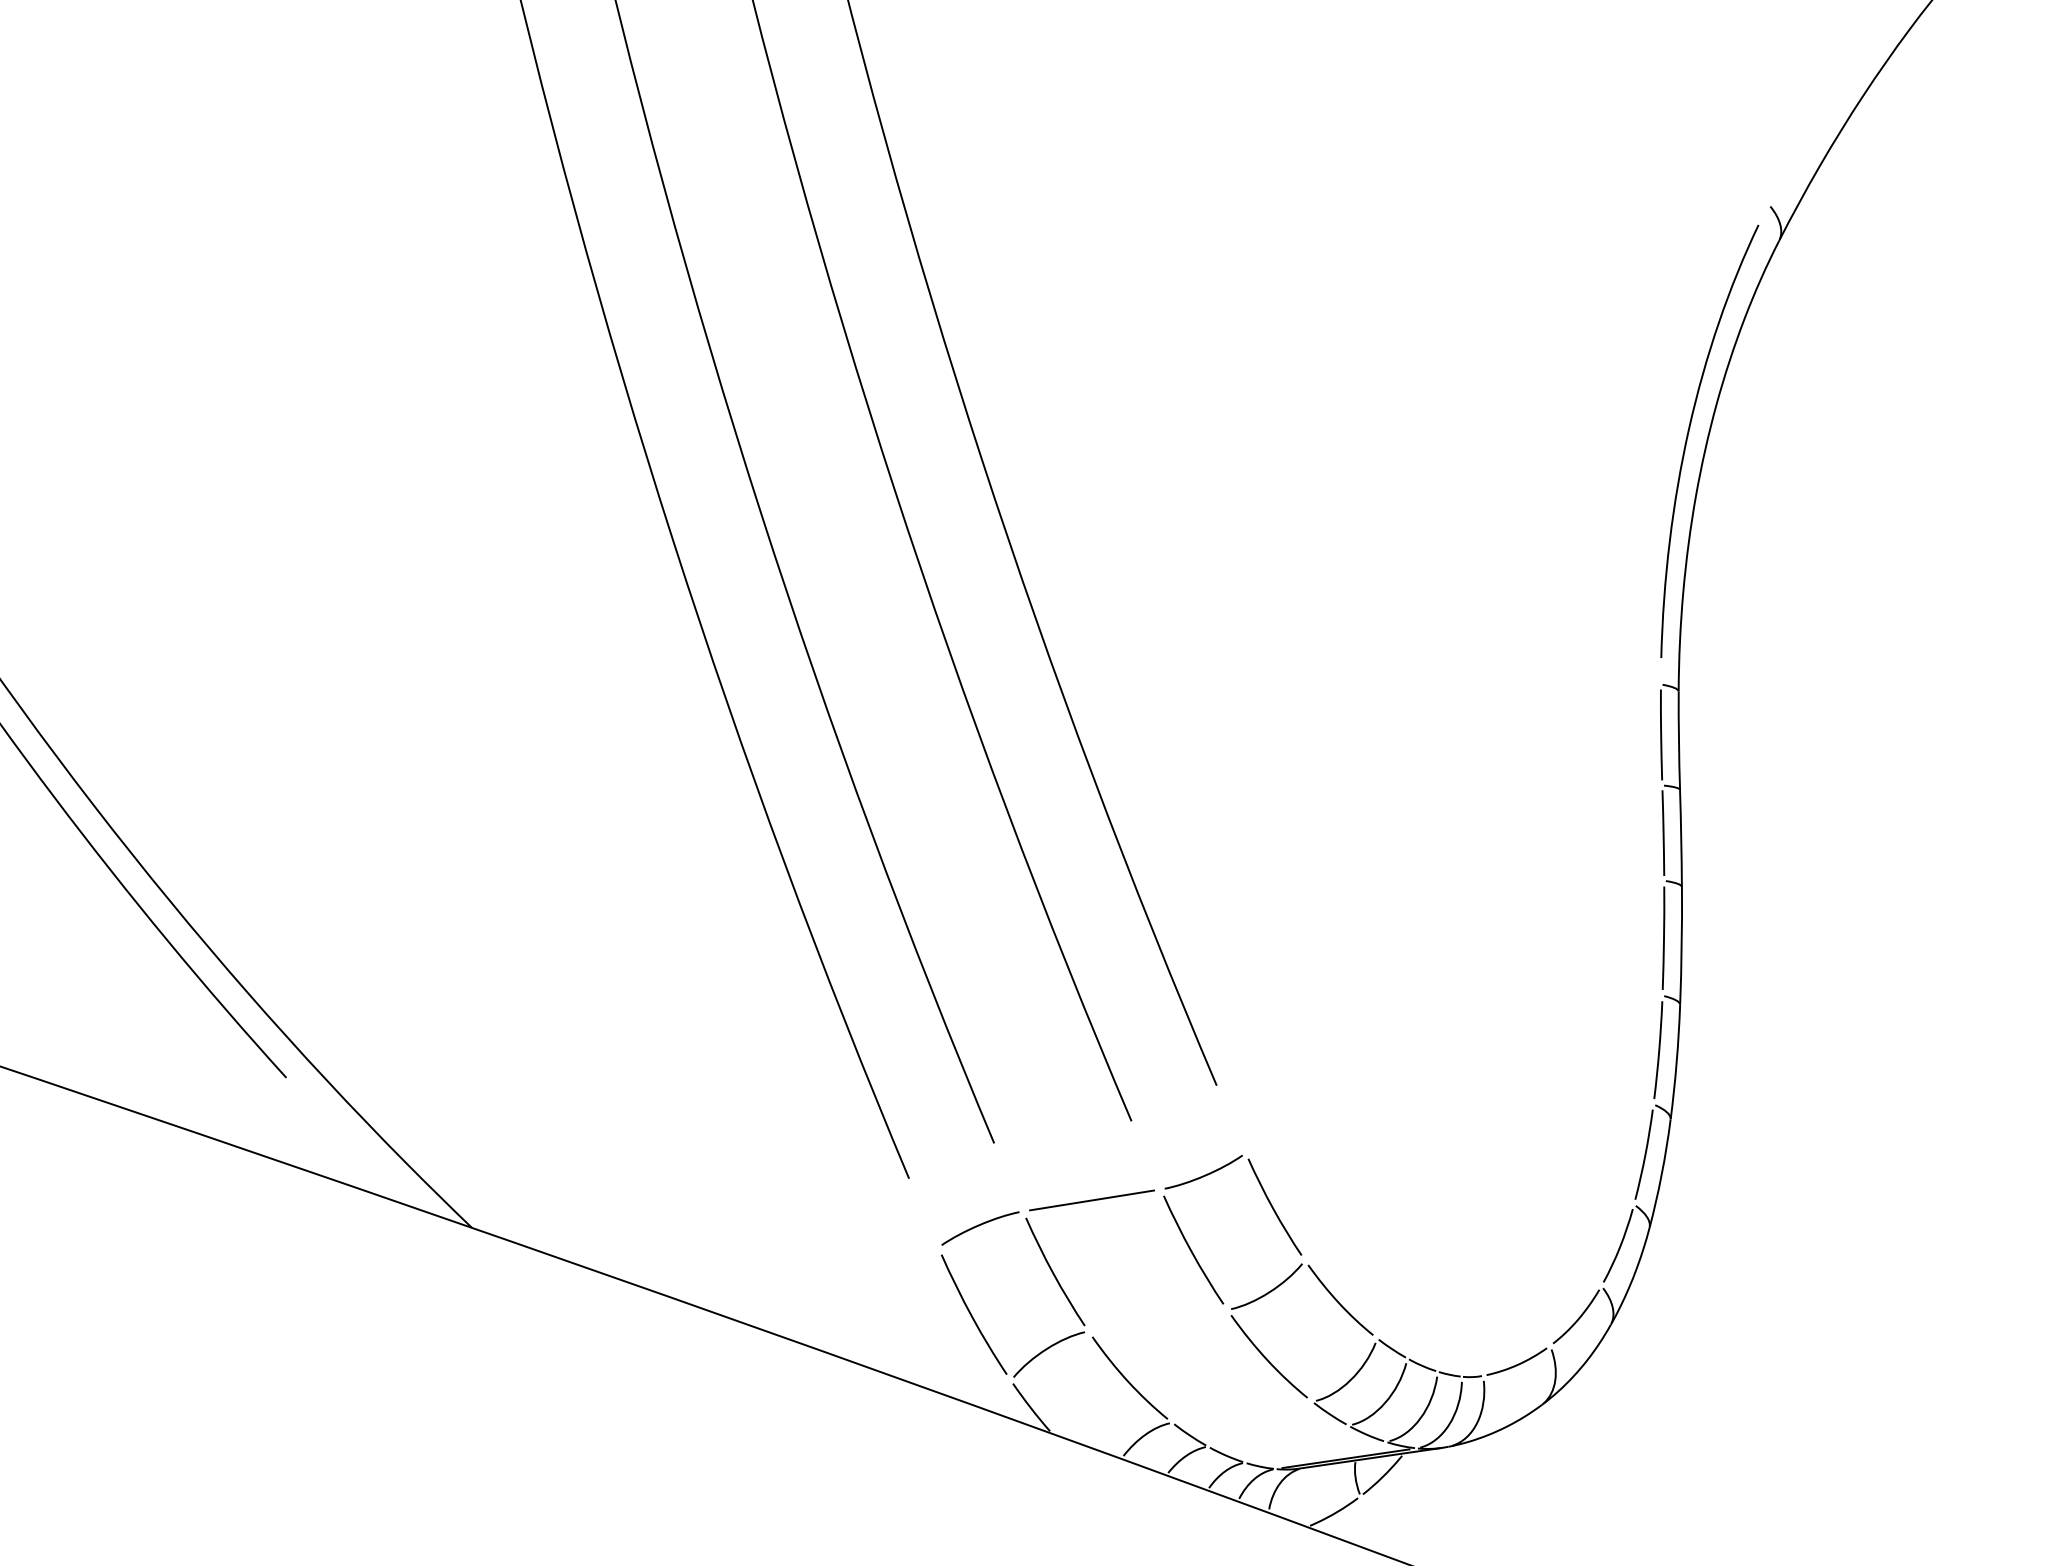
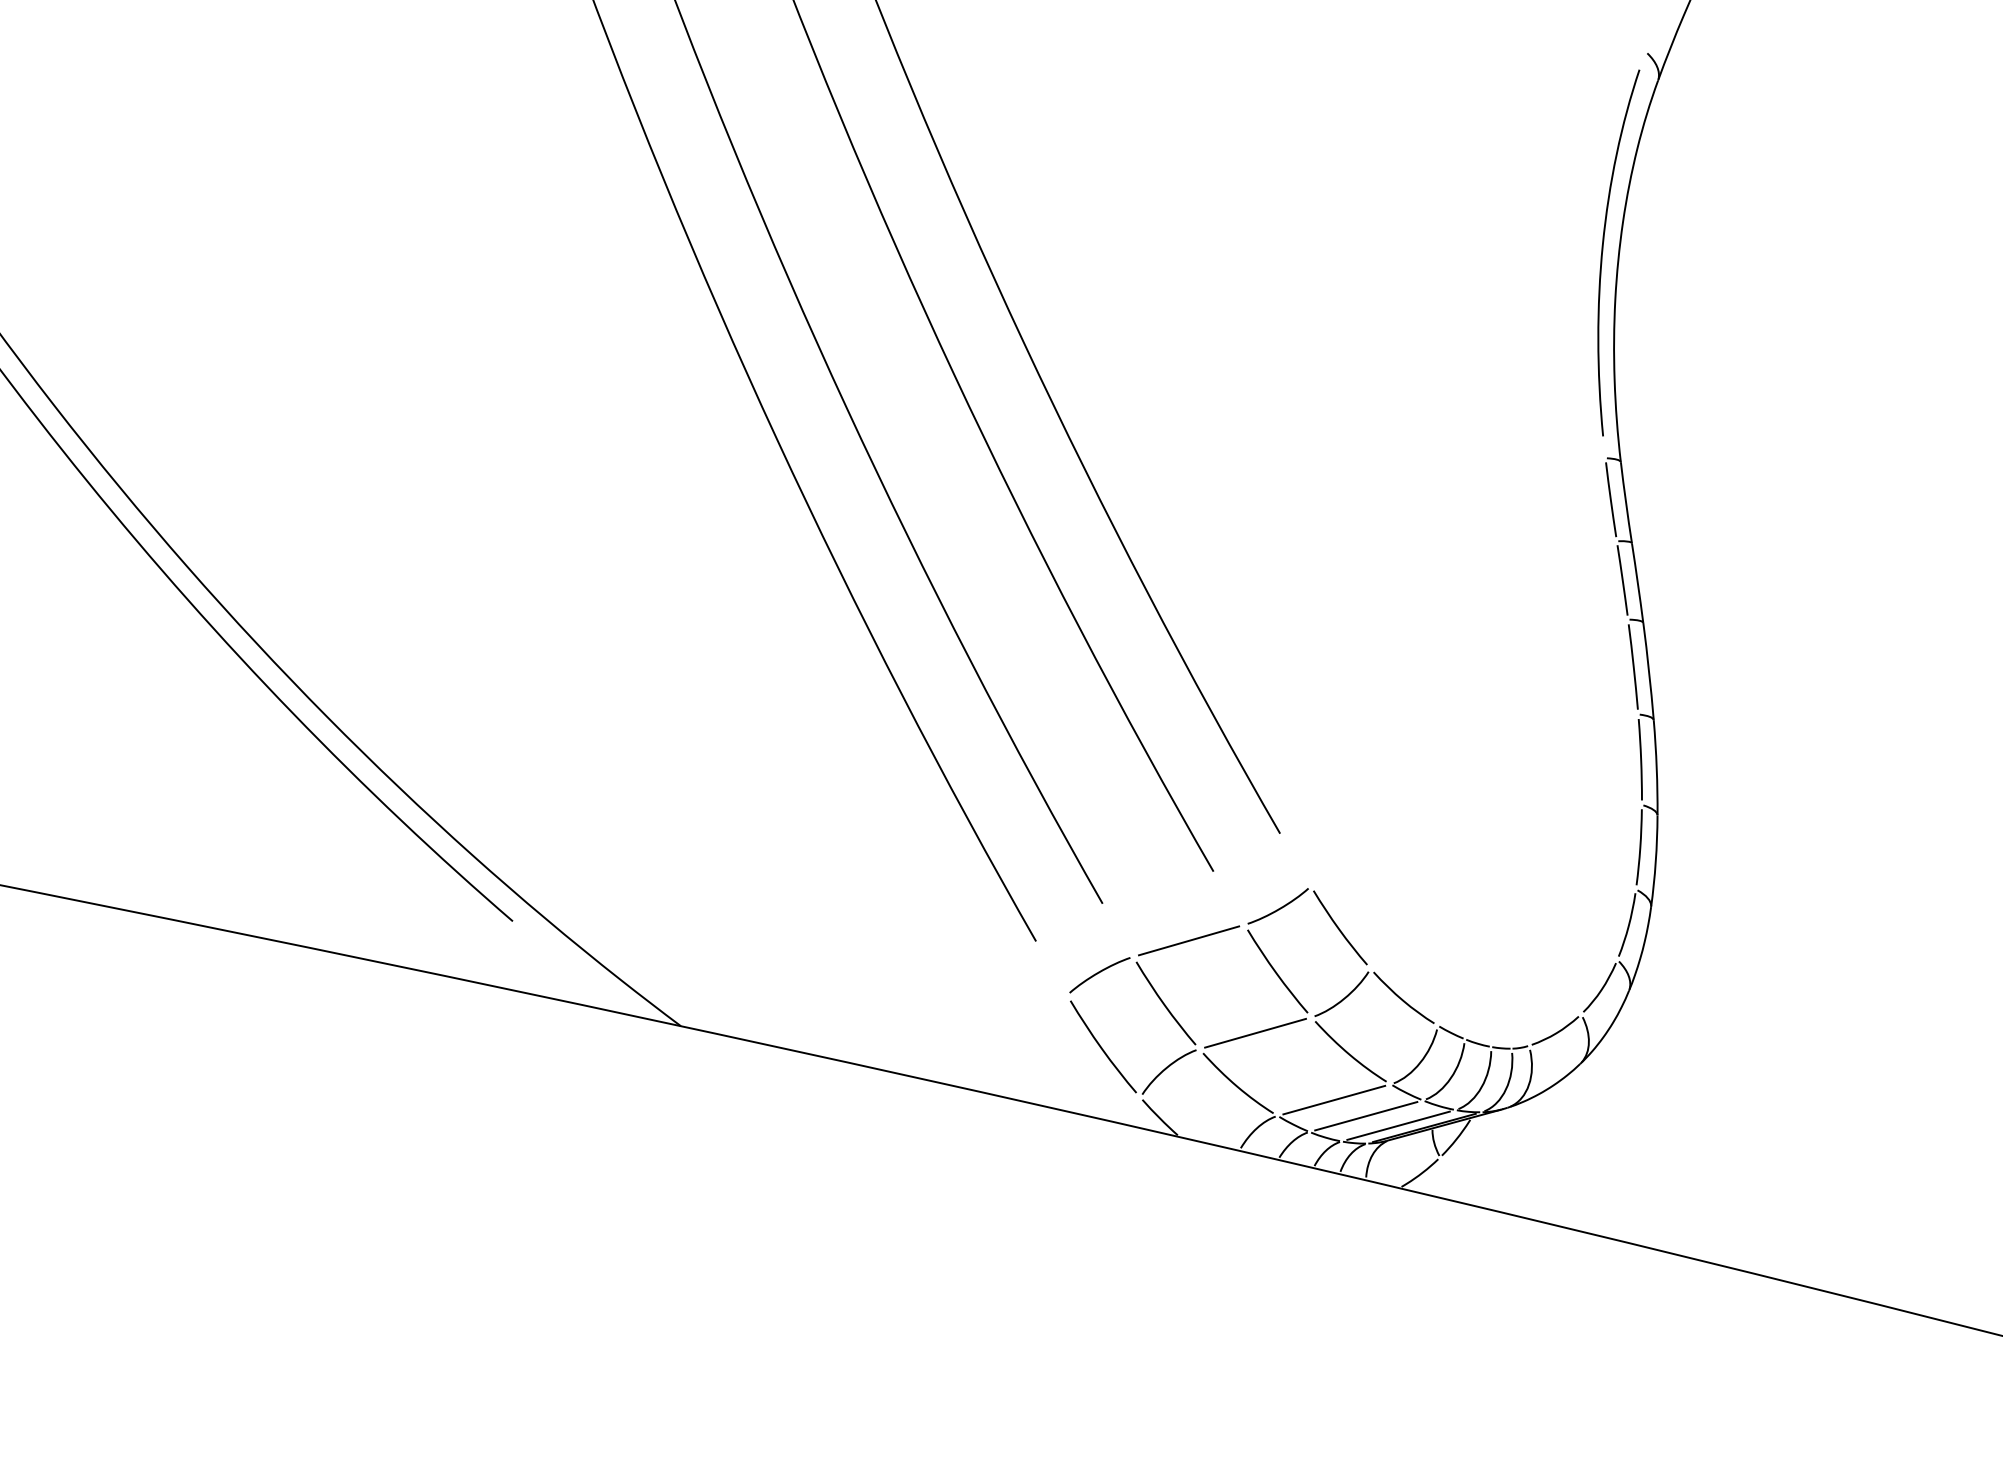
line: (1158, 1319) -> (1255, 1032), added
line: (1242, 1411) -> (1334, 1099), added
line: (1278, 1436) -> (1366, 1116), added
line: (1315, 1451) -> (1398, 1125), added

